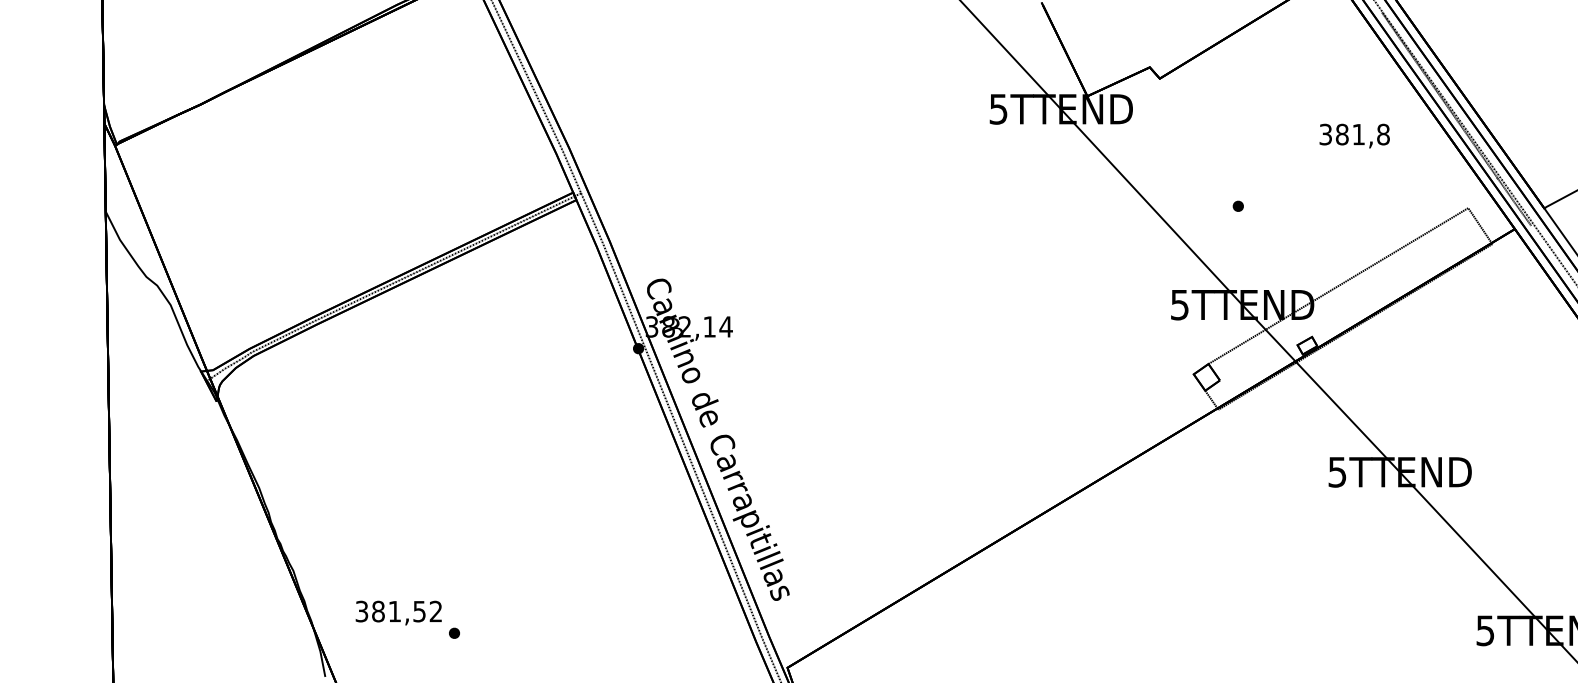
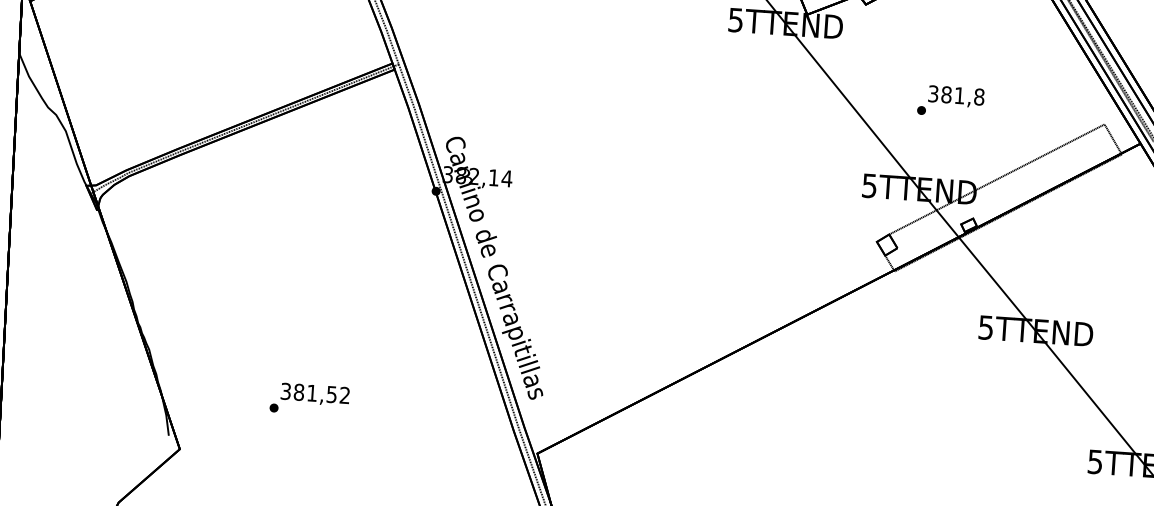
text: (1354, 135) -> (956, 96), moved
text: (398, 612) -> (315, 394), moved

